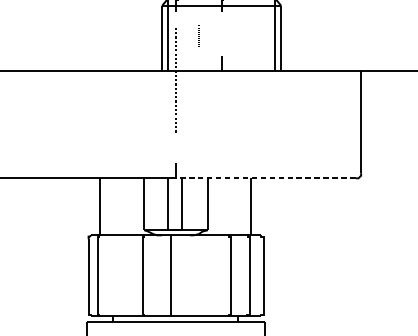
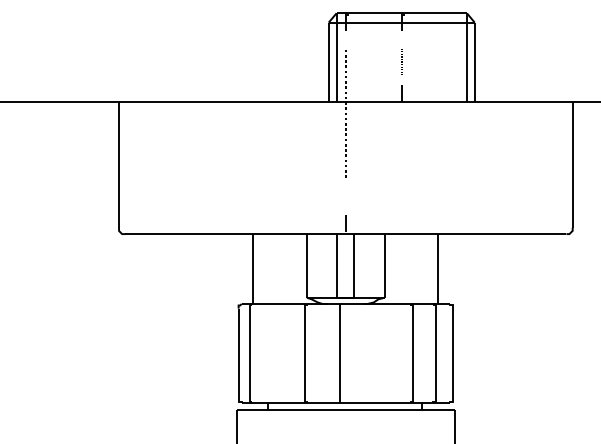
line: (198, 35) -> (401, 61), moved
line: (265, 178) -> (455, 234), dashed -> solid

